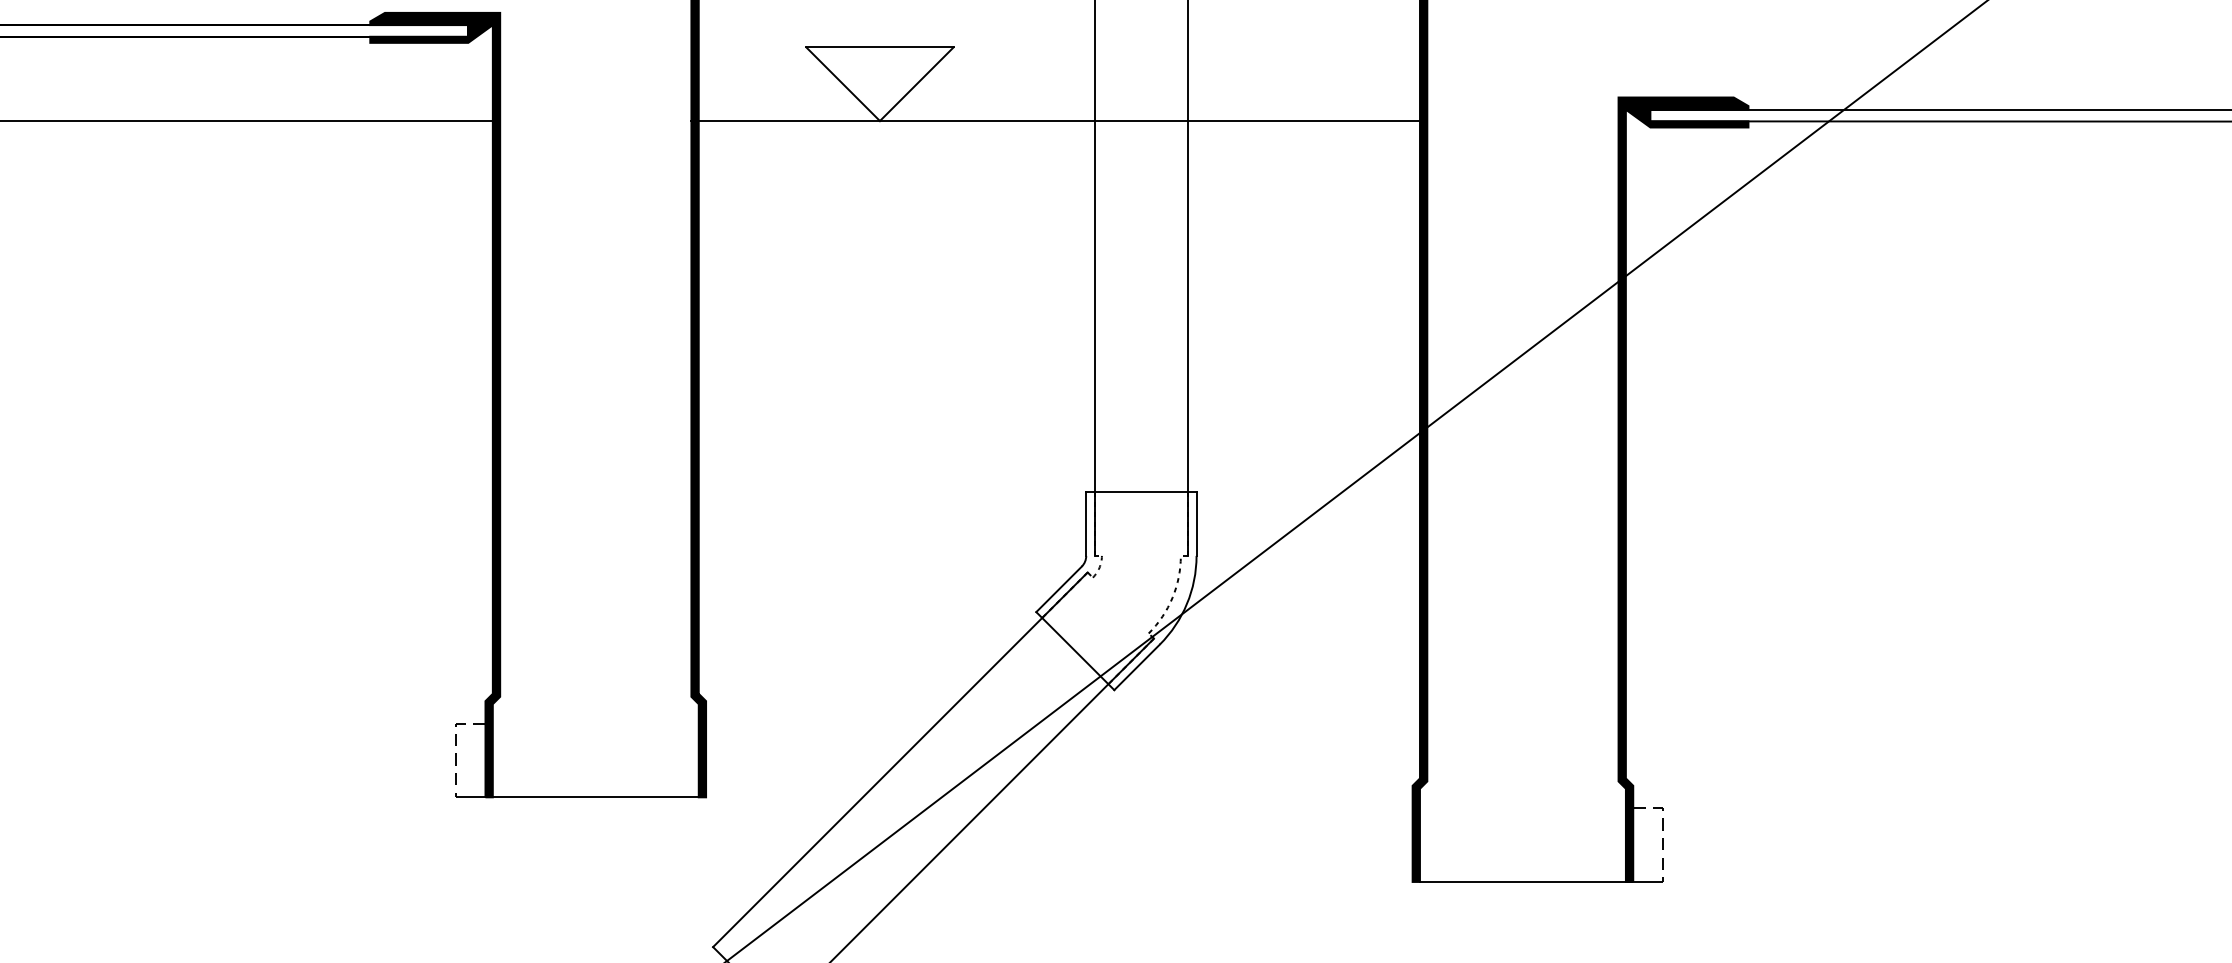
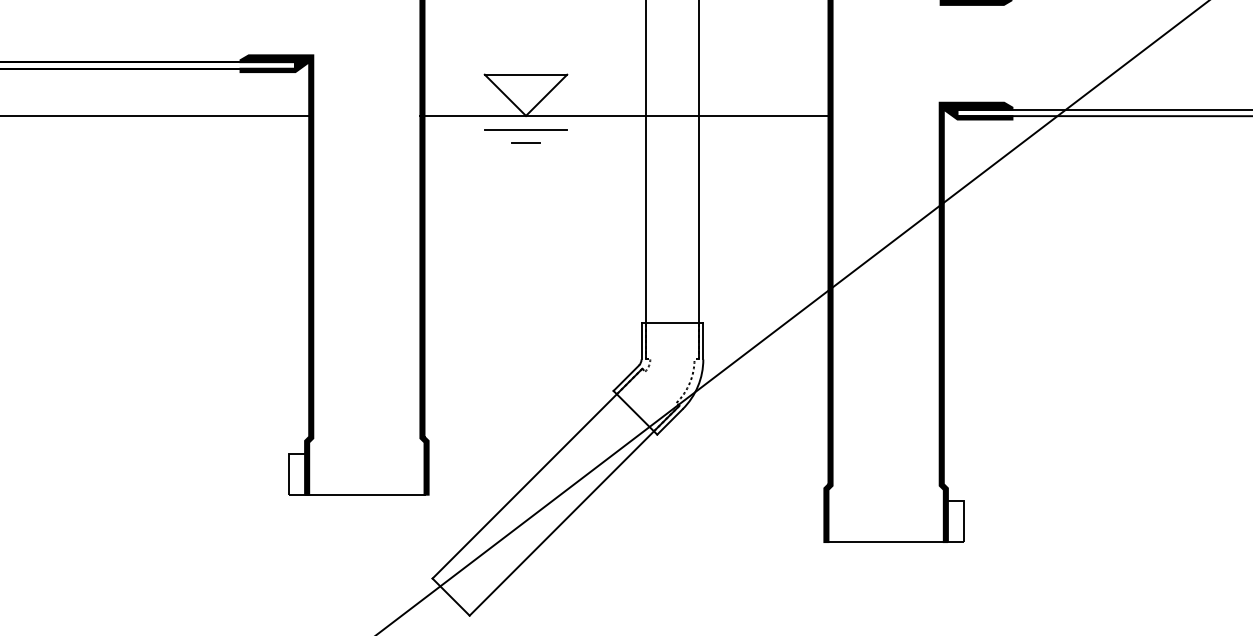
line: (879, 145) -> (525, 129), added
line: (879, 168) -> (525, 142), added
line: (455, 745) -> (288, 465), dashed -> solid
line: (1662, 829) -> (964, 512), dashed -> solid

